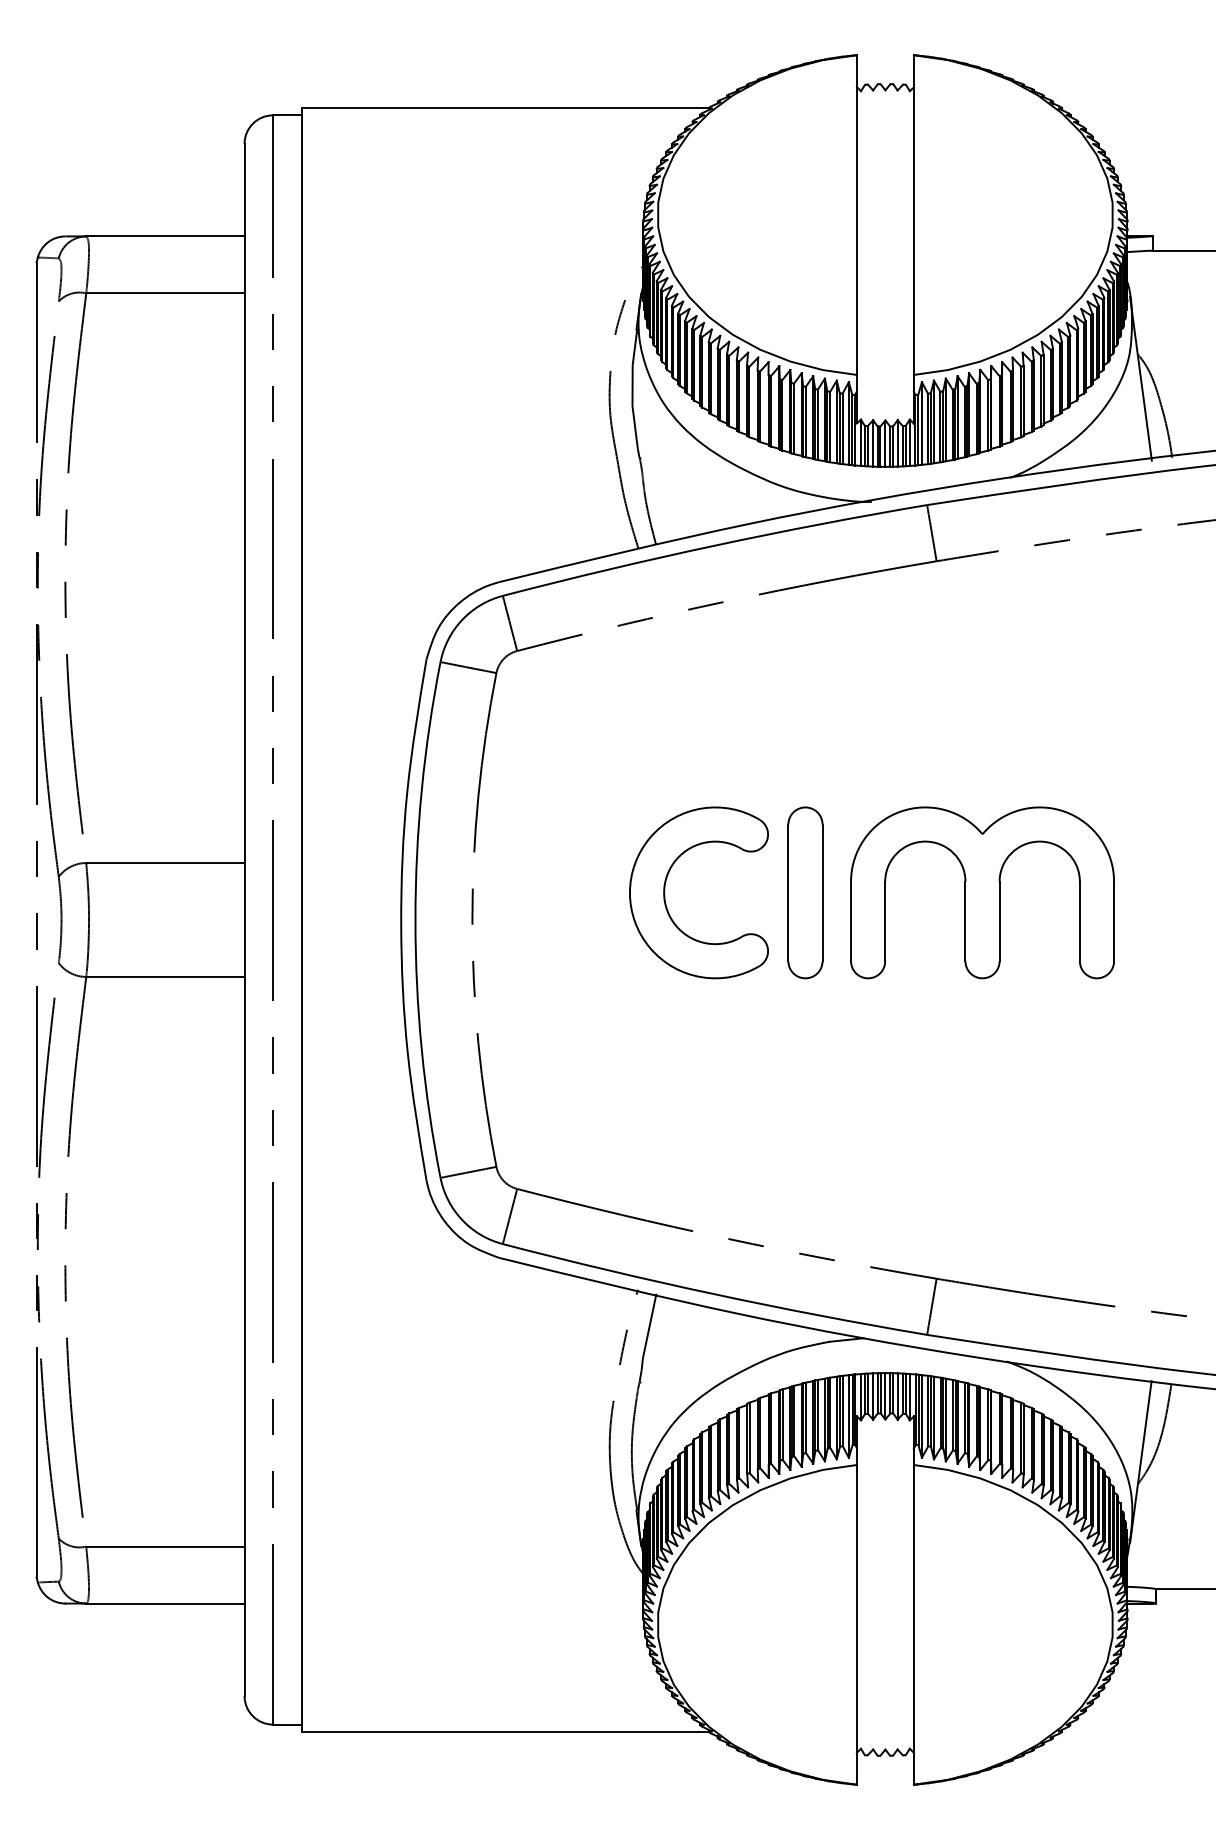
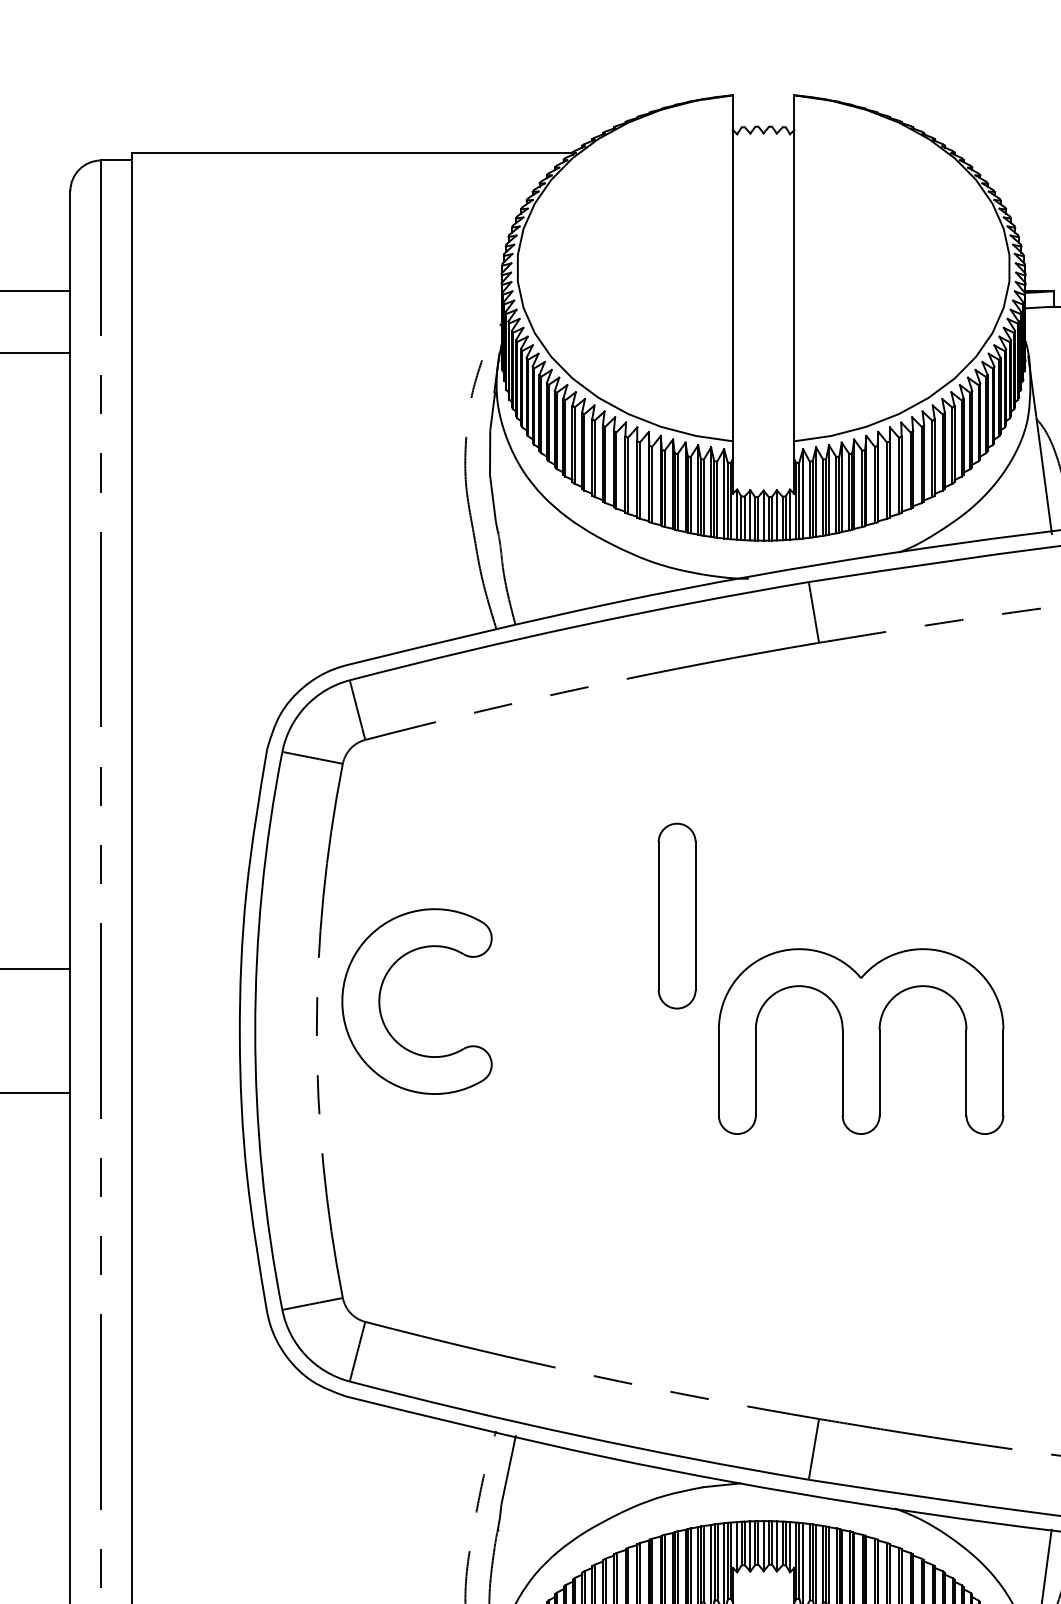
part: (665, 892) -> (380, 1001), moved
part: (805, 892) -> (677, 915), moved
part: (982, 892) -> (861, 1041), moved

